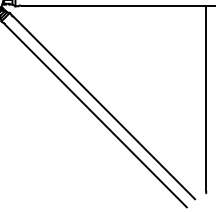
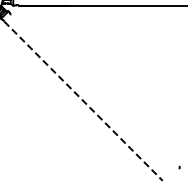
line: (206, 97) -> (179, 85), removed
line: (103, 107) -> (90, 93), removed
line: (95, 116) -> (83, 101), solid -> dashed

